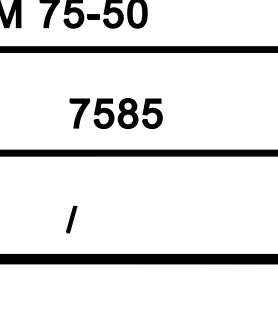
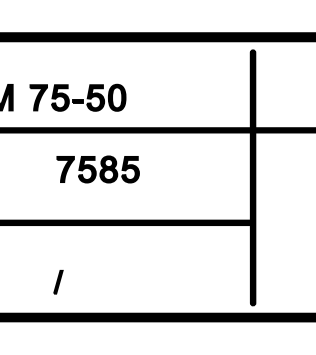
part: (115, 113) -> (97, 169), moved

